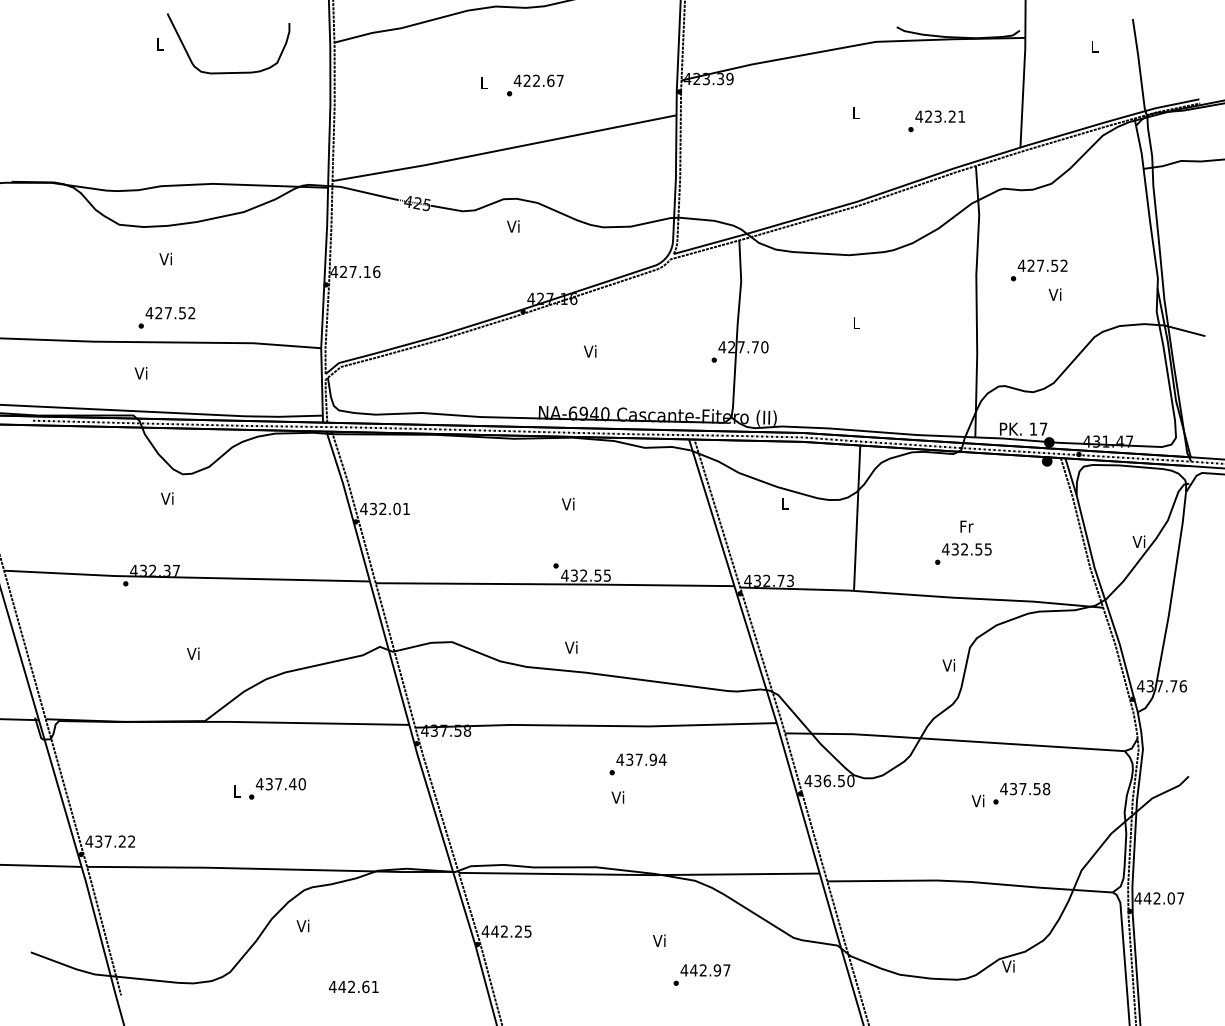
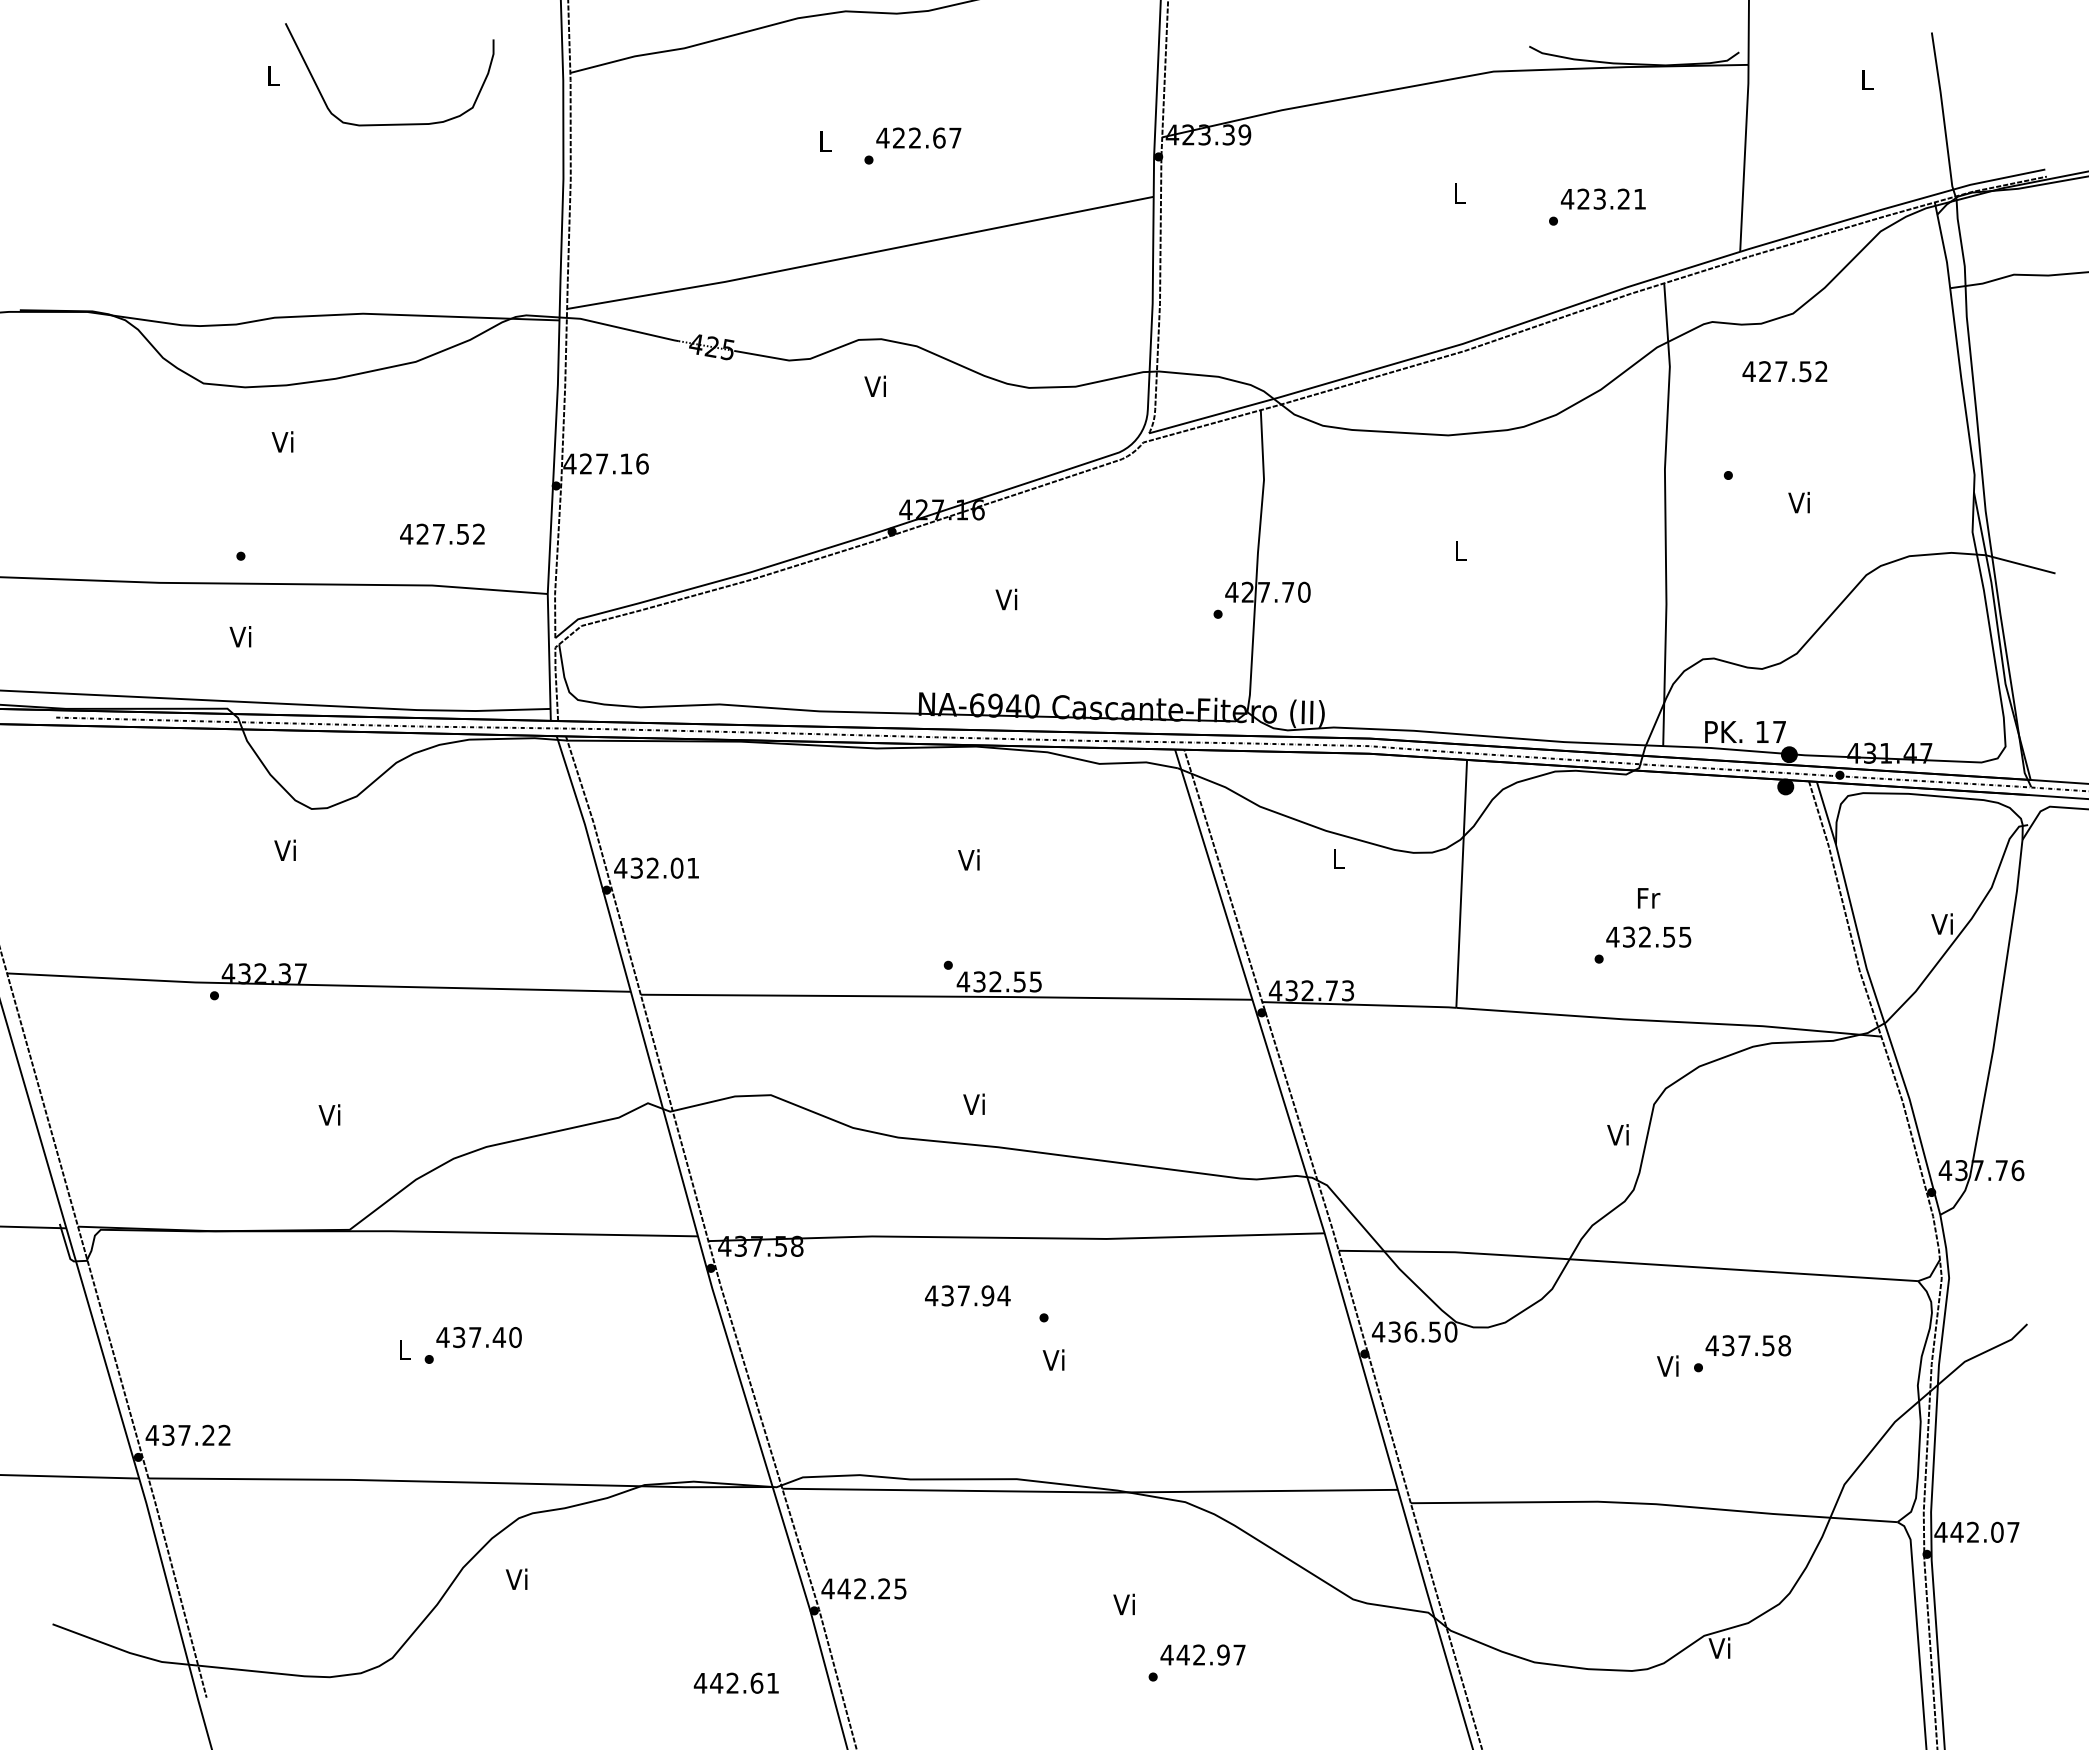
text: (1042, 265) -> (1784, 371), moved
text: (170, 313) -> (442, 534), moved
text: (641, 759) -> (967, 1295), moved
text: (353, 986) -> (735, 1682), moved

